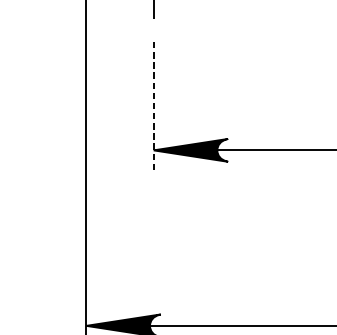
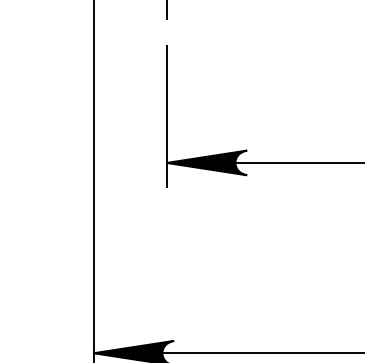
line: (153, 108) -> (166, 117), dashed -> solid

